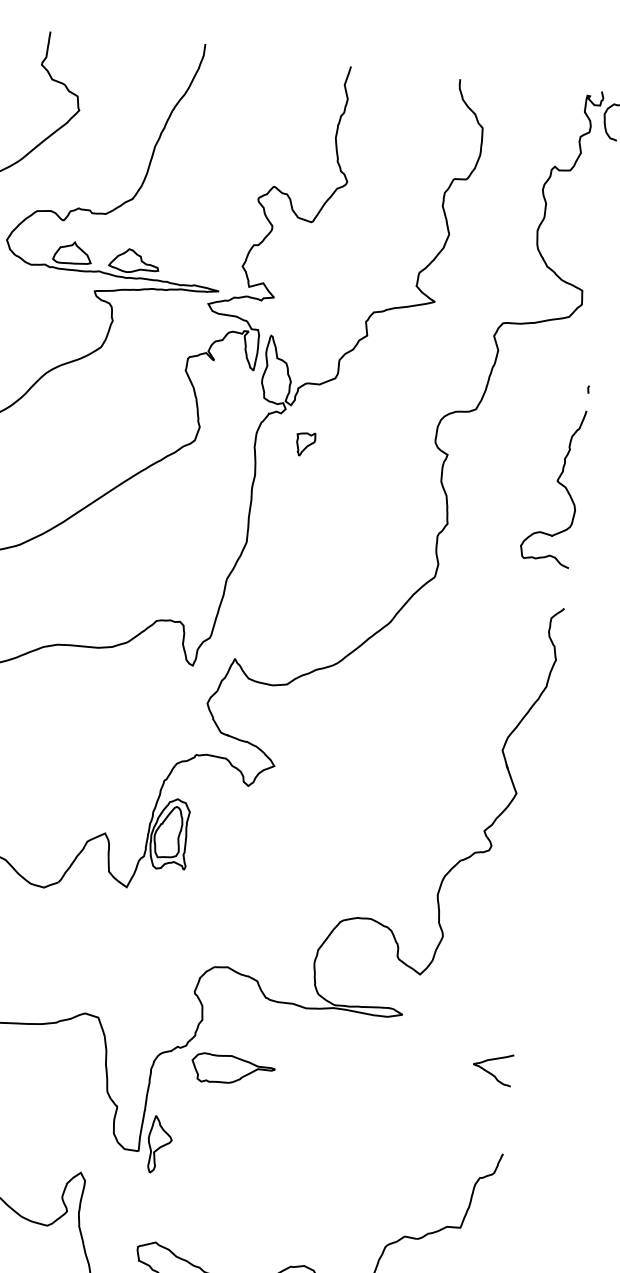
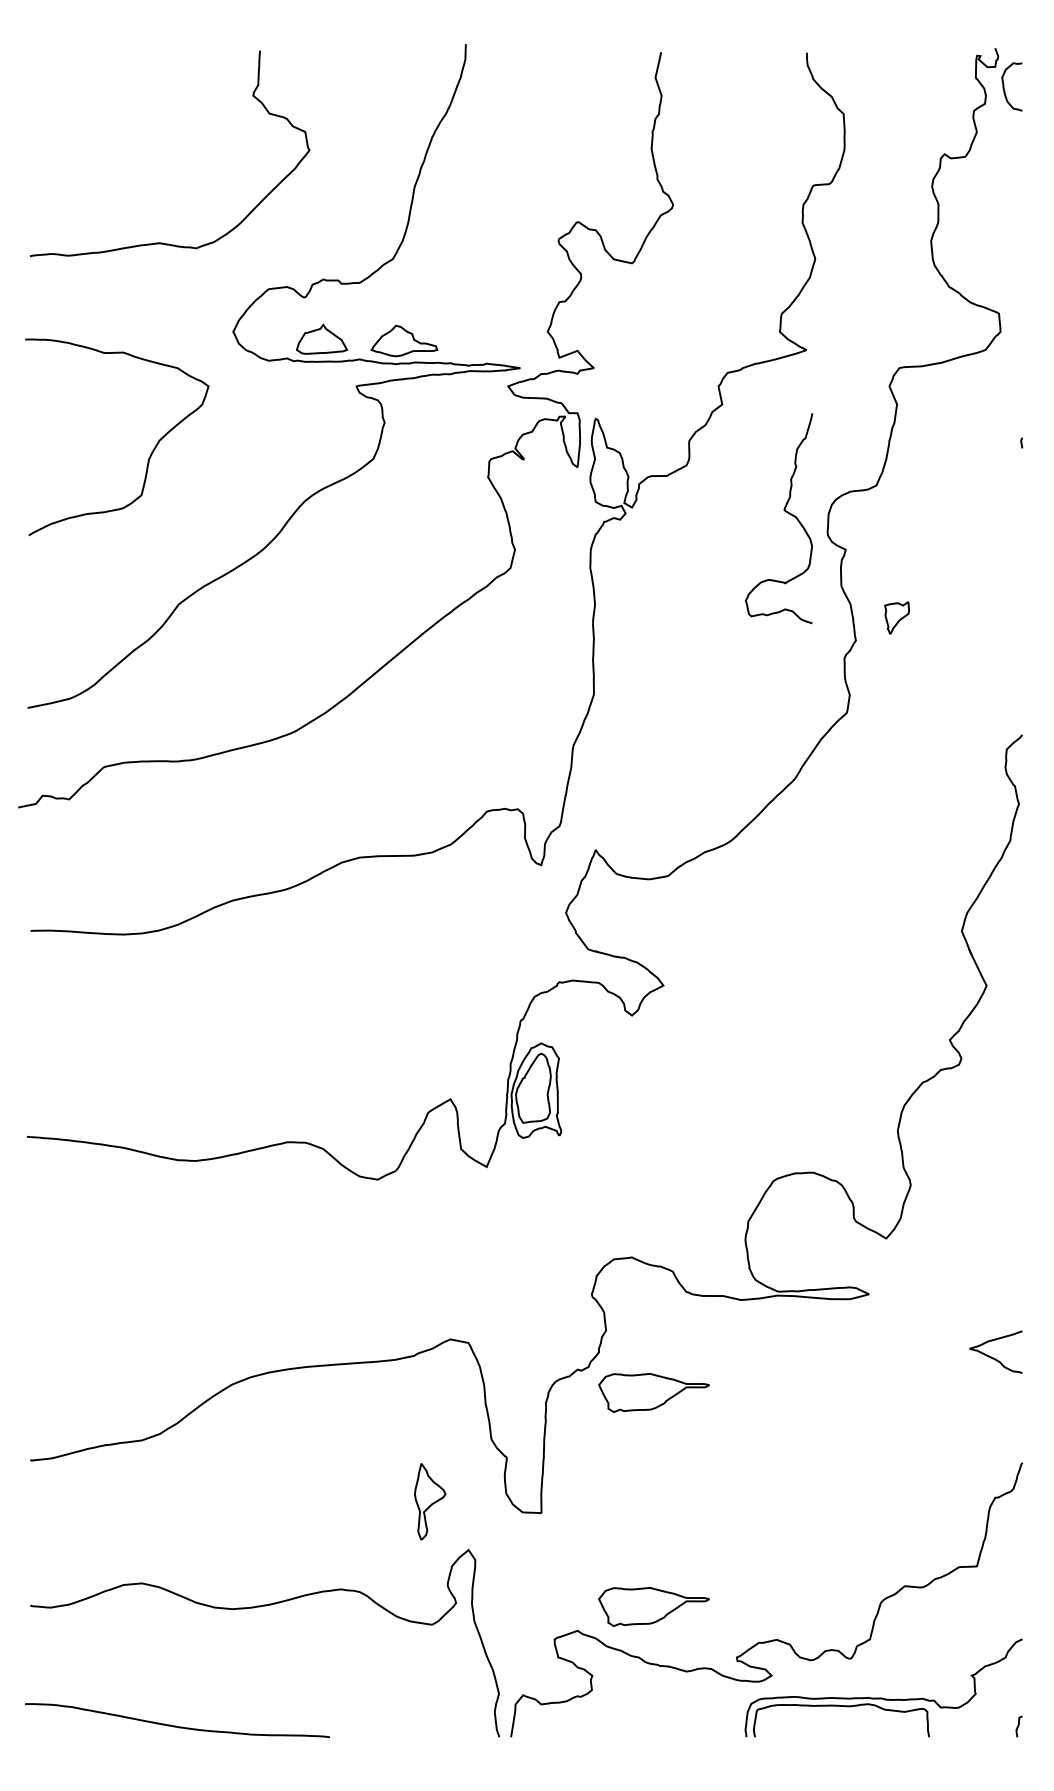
part: (305, 444) -> (896, 617), moved
curve: (557, 482) -> (784, 511), moved
part: (159, 1144) -> (430, 1501), moved
part: (214, 1230) -> (653, 1606), added

